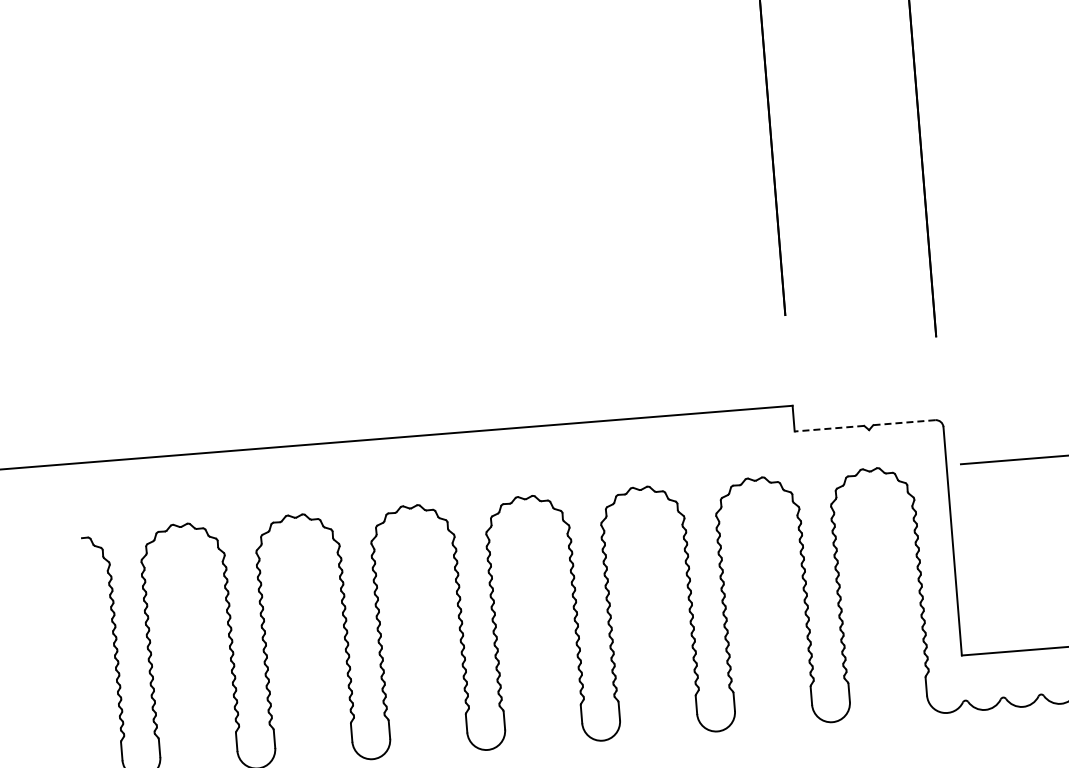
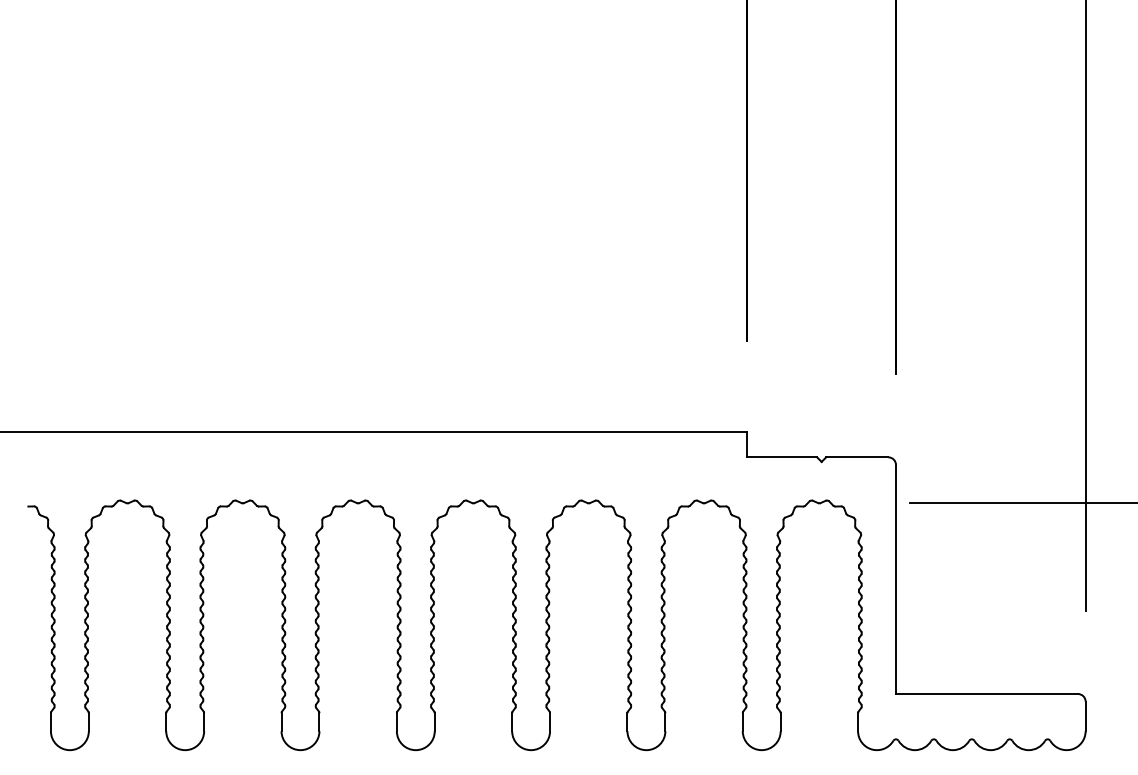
line: (903, 422) -> (856, 457), dashed -> solid
line: (829, 428) -> (782, 457), dashed -> solid

